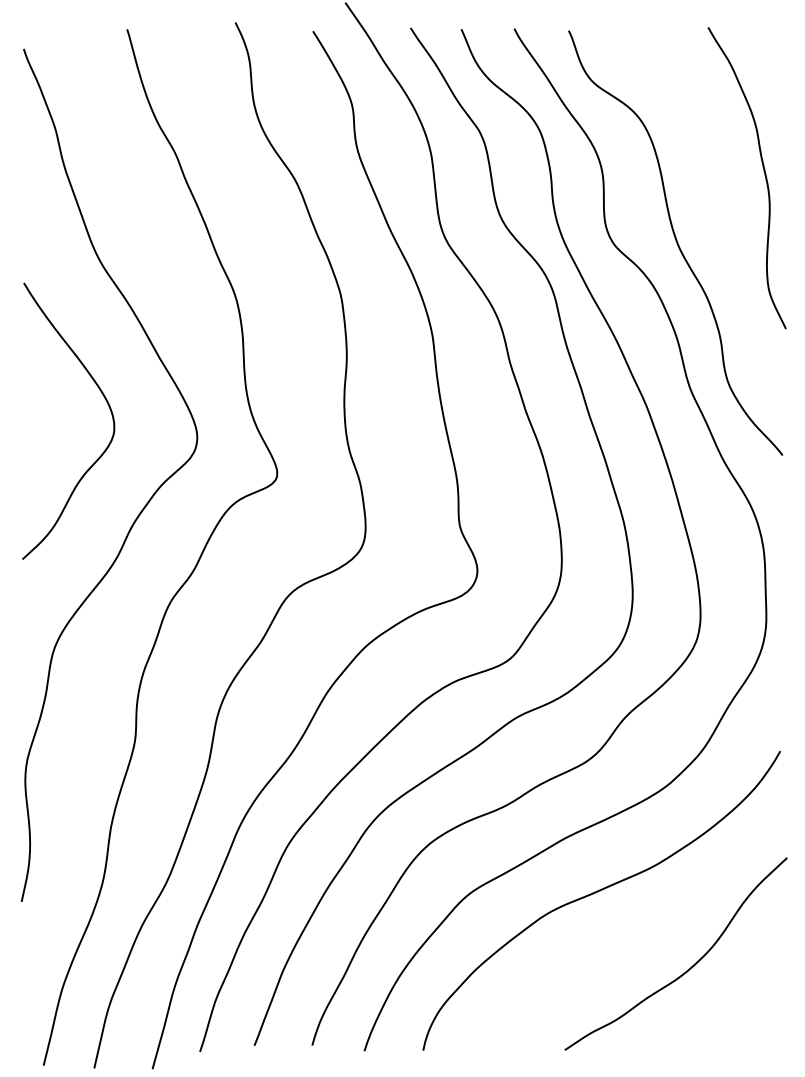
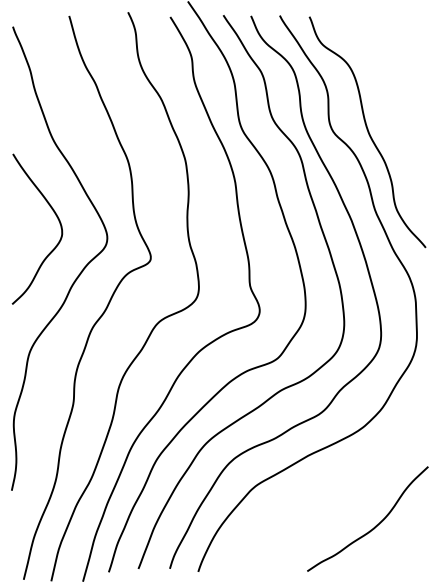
curve: (763, 177) -> (415, 96), removed
curve: (600, 892) -> (326, 485), removed

